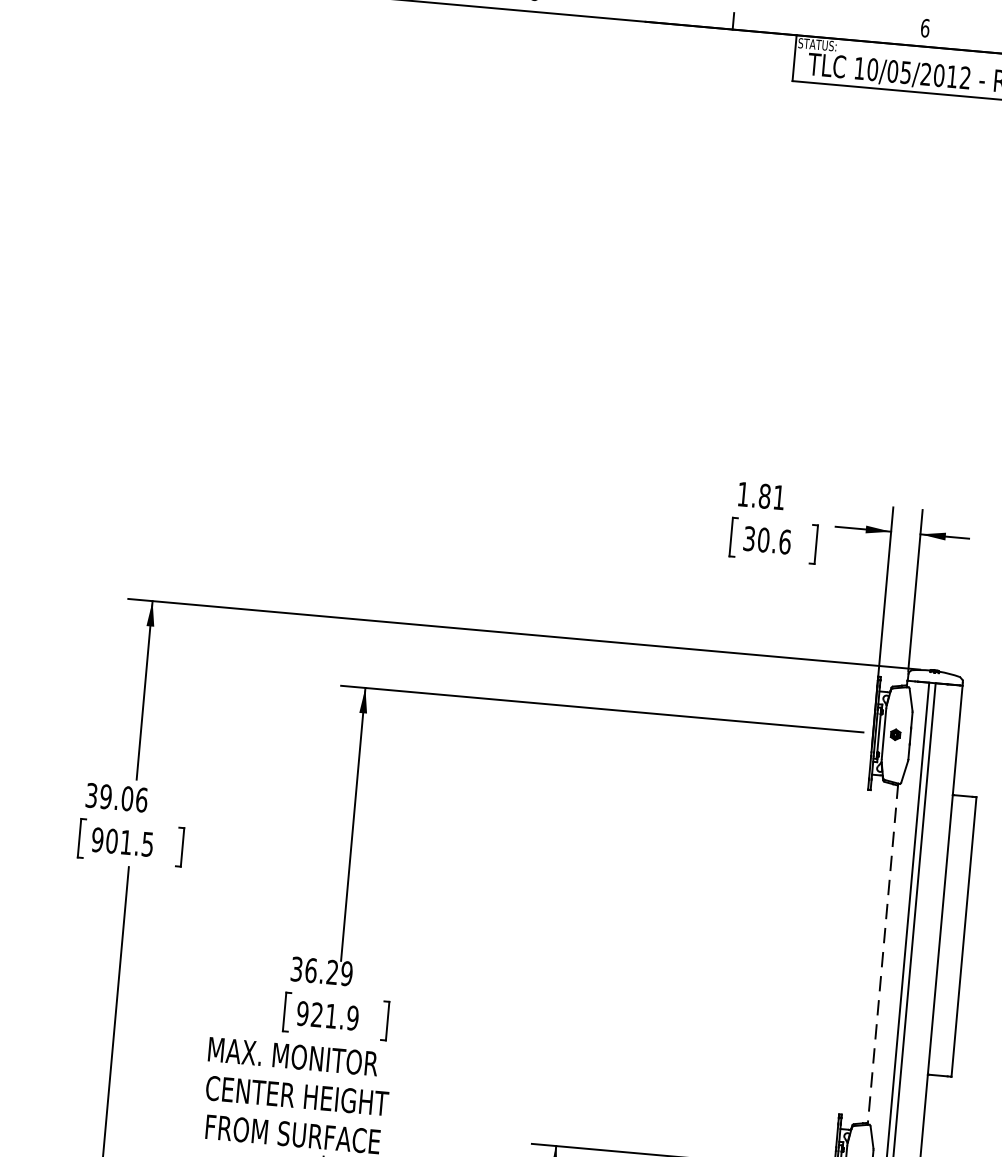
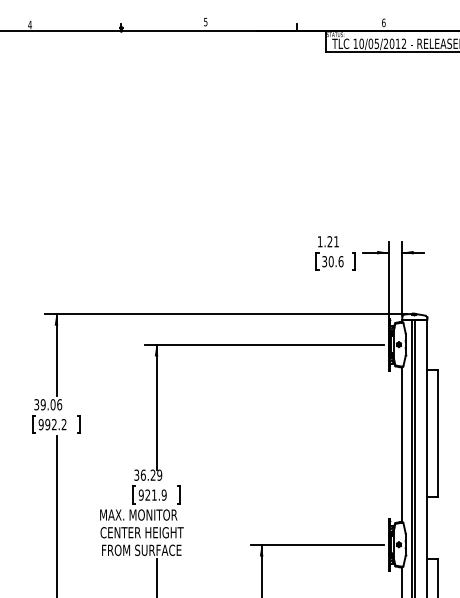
text: (763, 495) -> (329, 241), 1.81 -> 1.21
text: (128, 842) -> (55, 424), 901.5 -> 992.2
line: (883, 956) -> (402, 445), dashed -> solid

